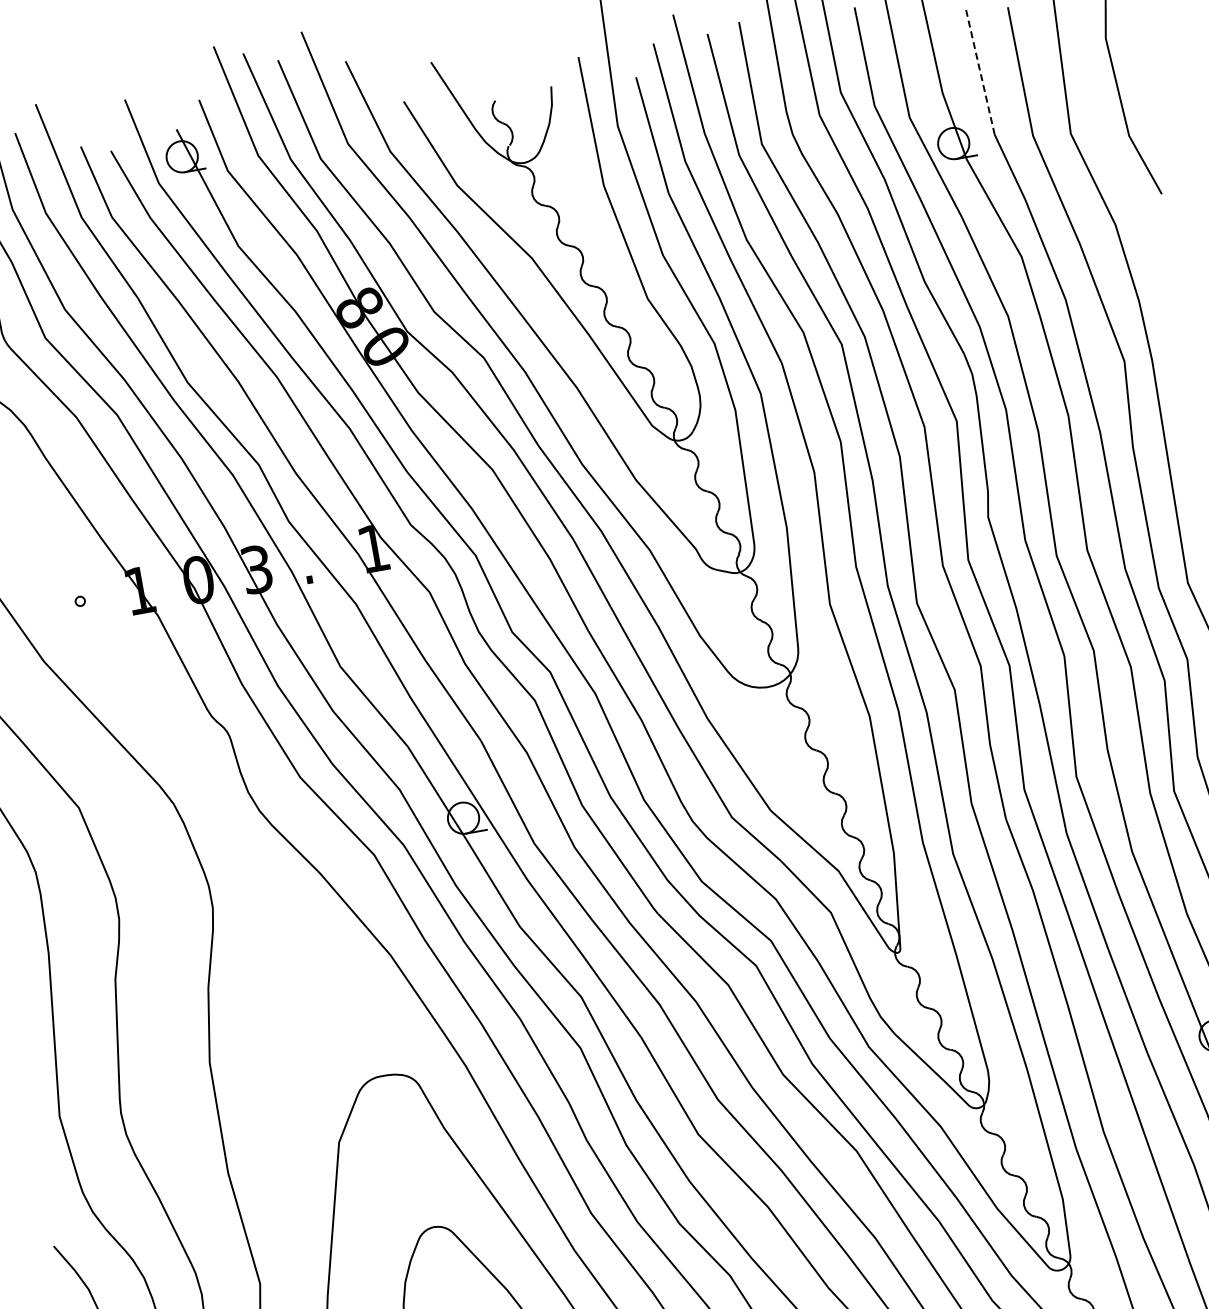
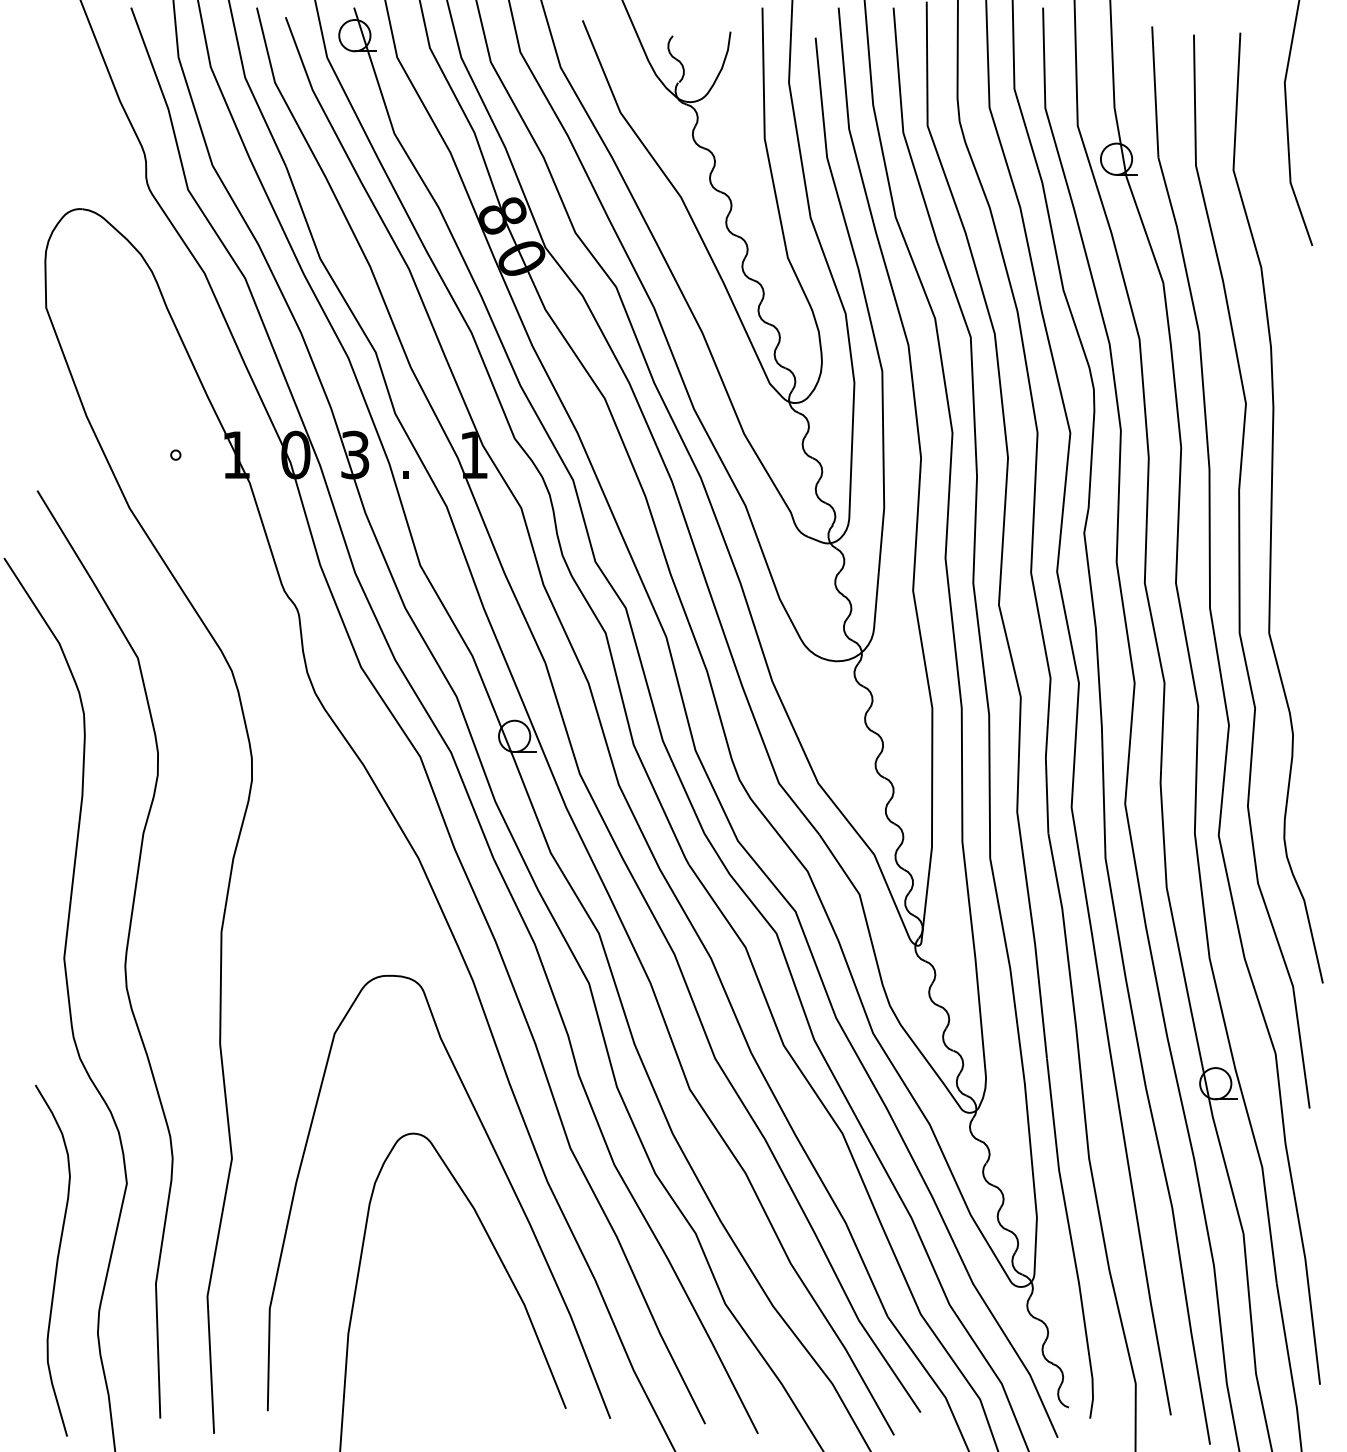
line: (980, 71) -> (1155, 92), dashed -> solid

